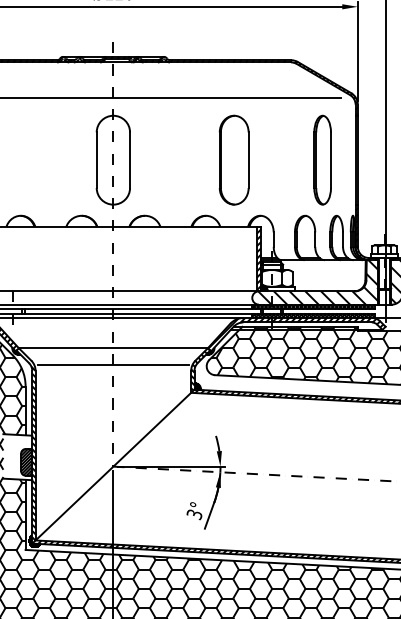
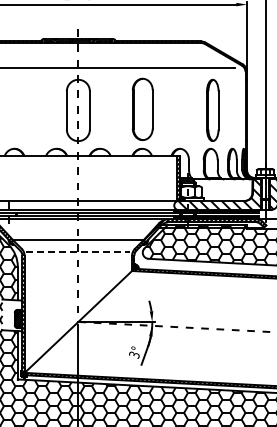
part: (322, 158) -> (212, 109), moved
part: (233, 160) -> (142, 109), moved
line: (113, 366) -> (78, 252), solid -> dashed

